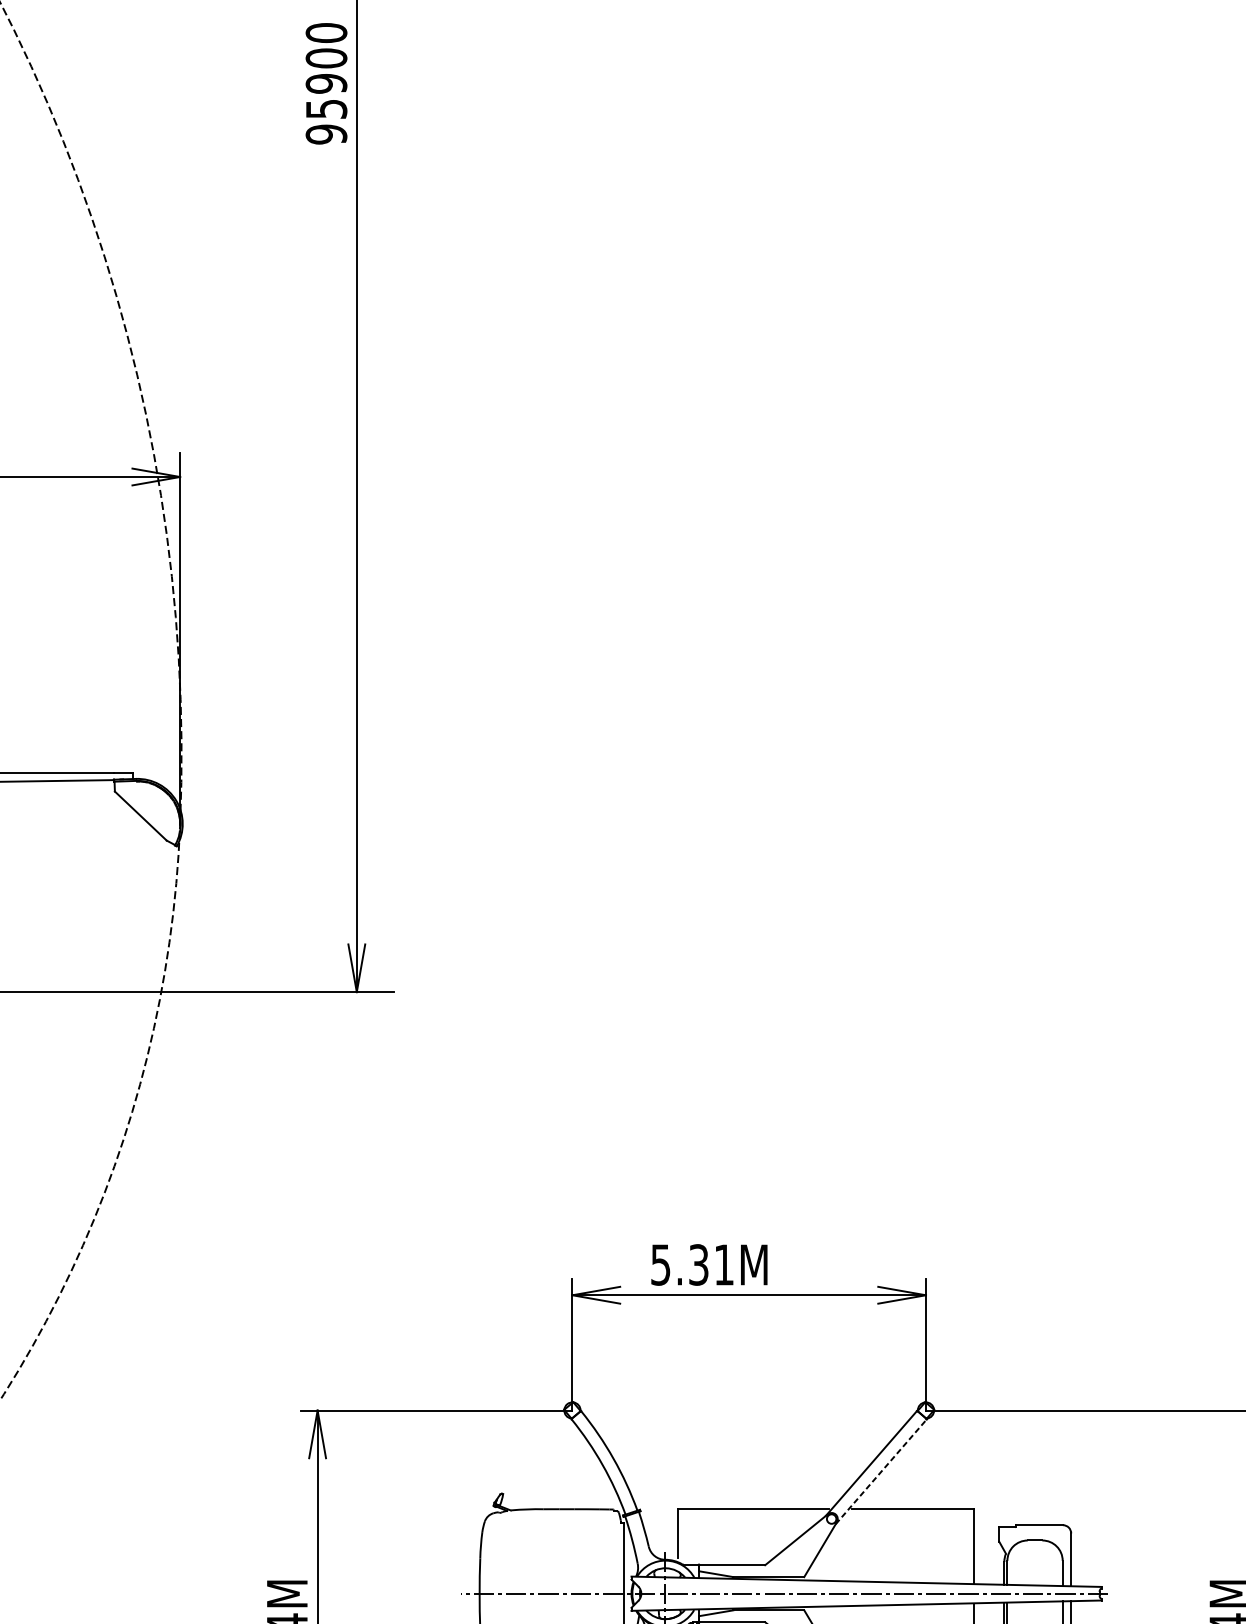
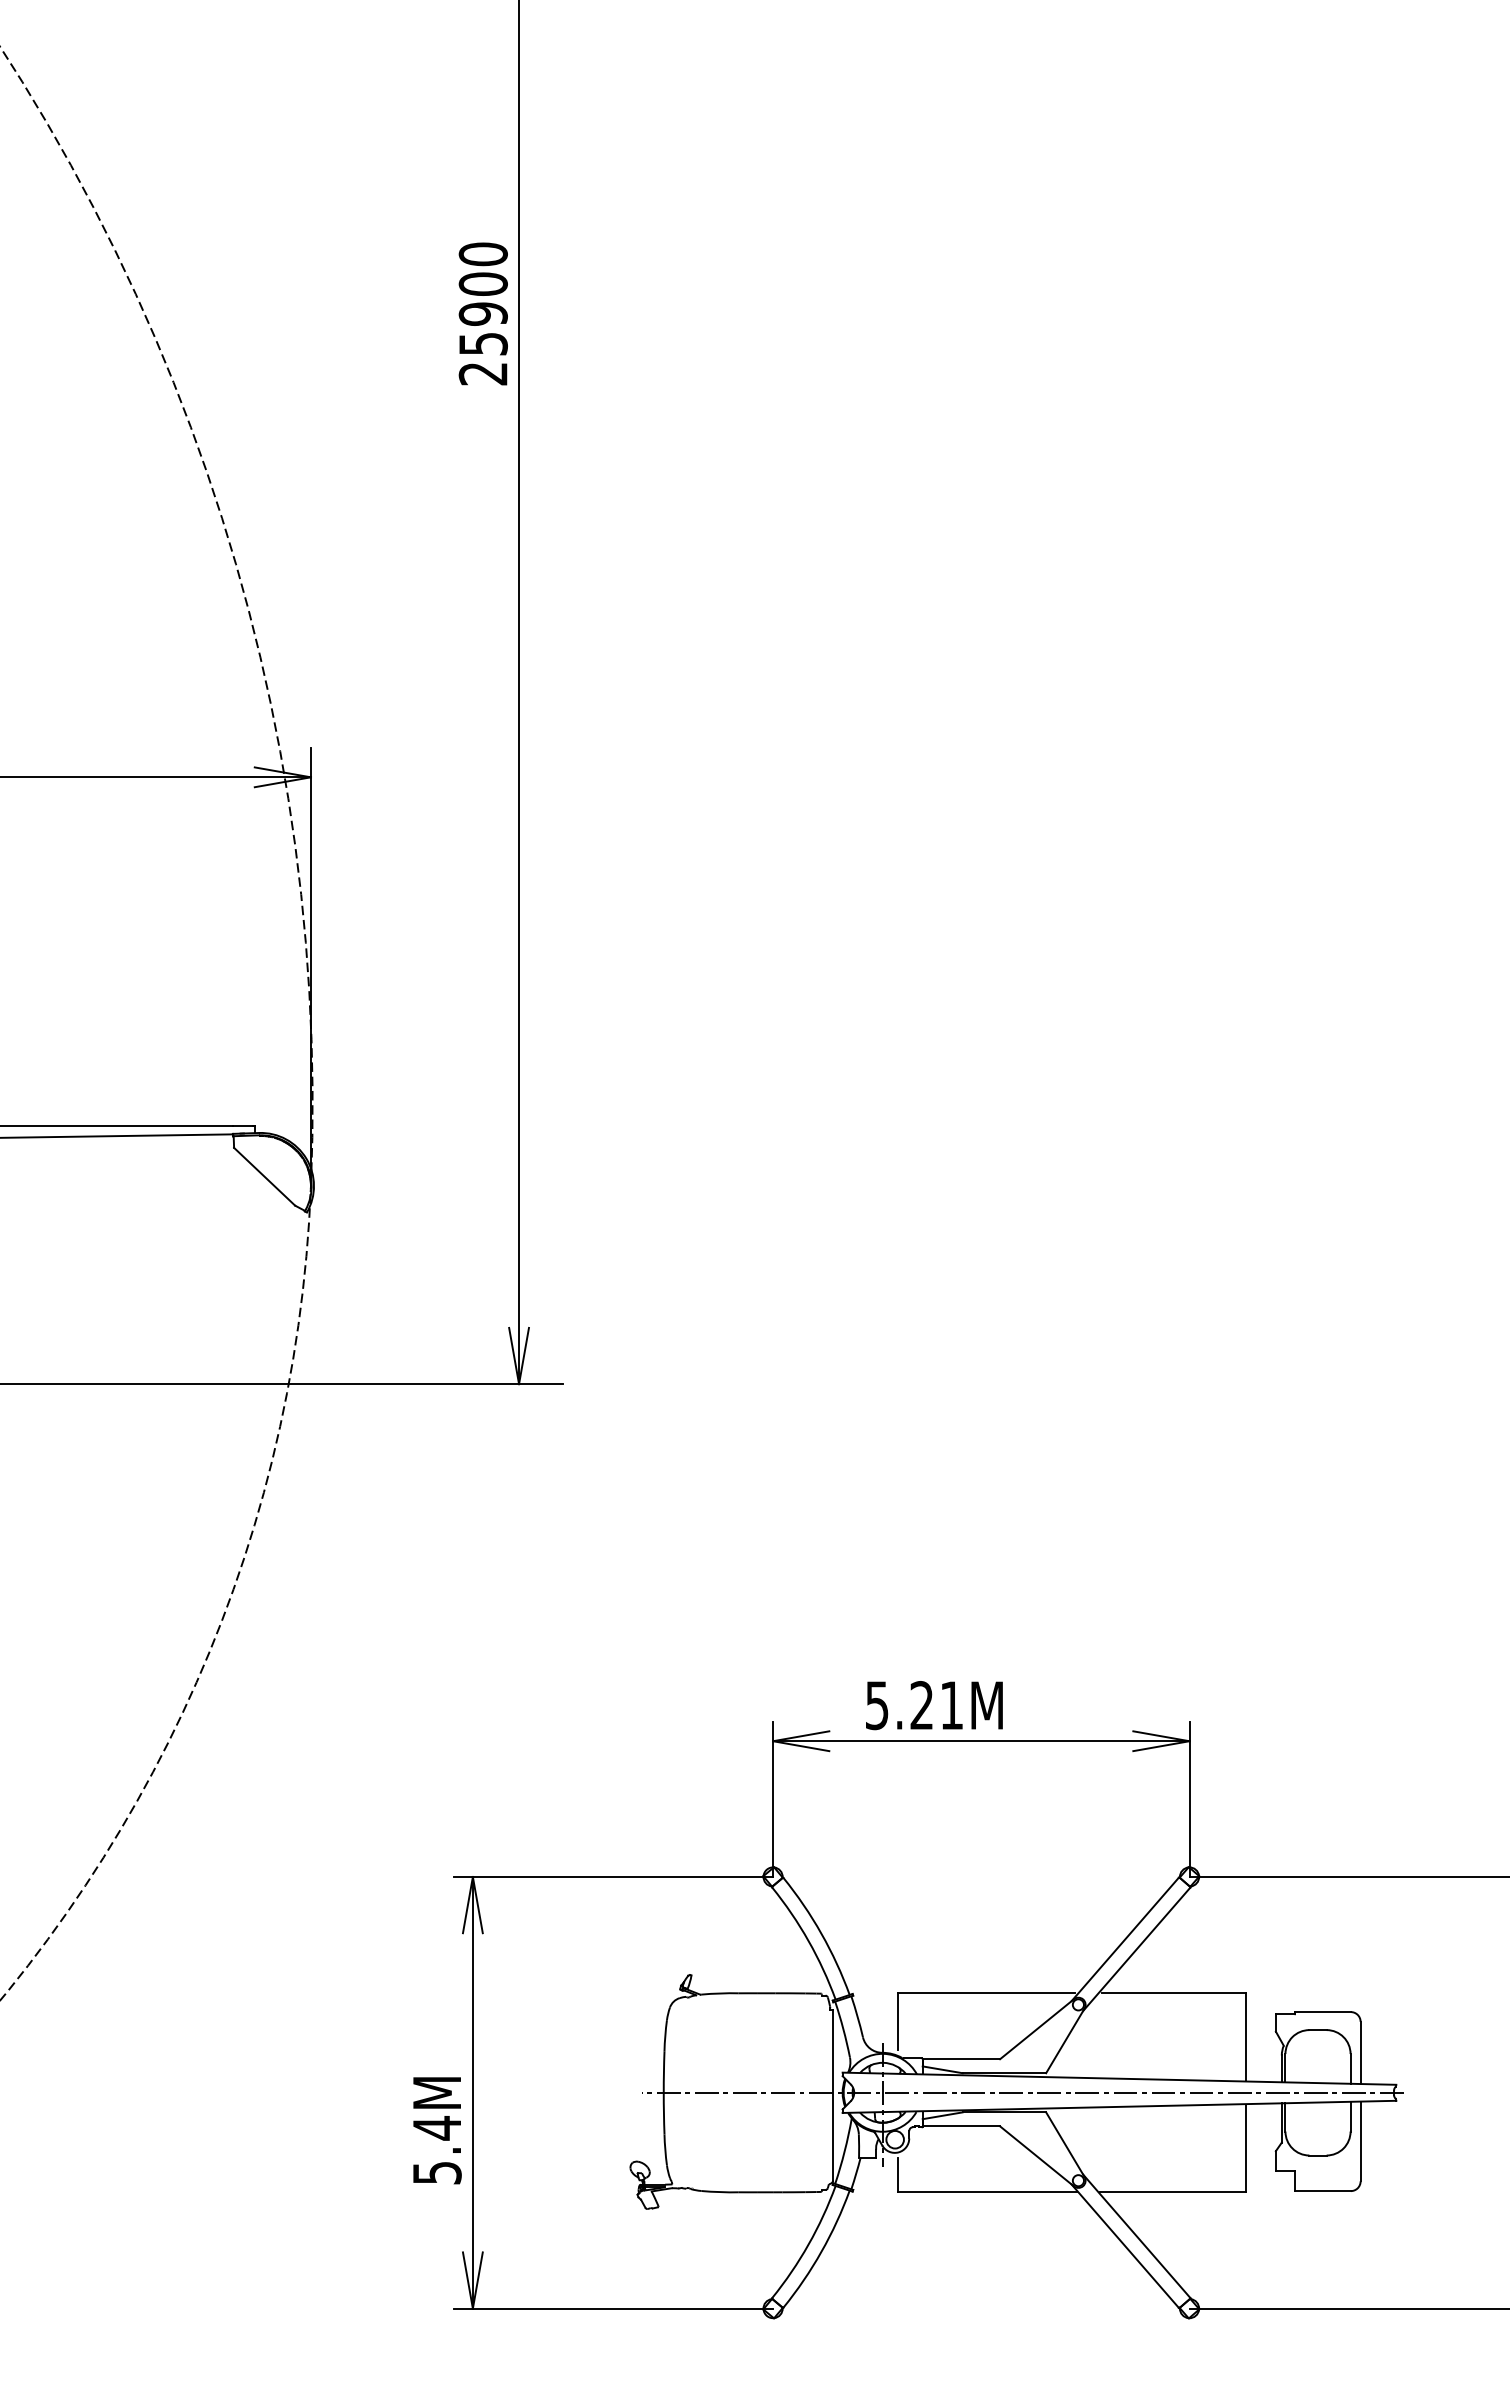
text: (325, 134) -> (482, 373), 95900 -> 25900
text: (698, 1264) -> (921, 1705), 5.31M -> 5.21M
line: (880, 1472) -> (1136, 1949), dashed -> solid

